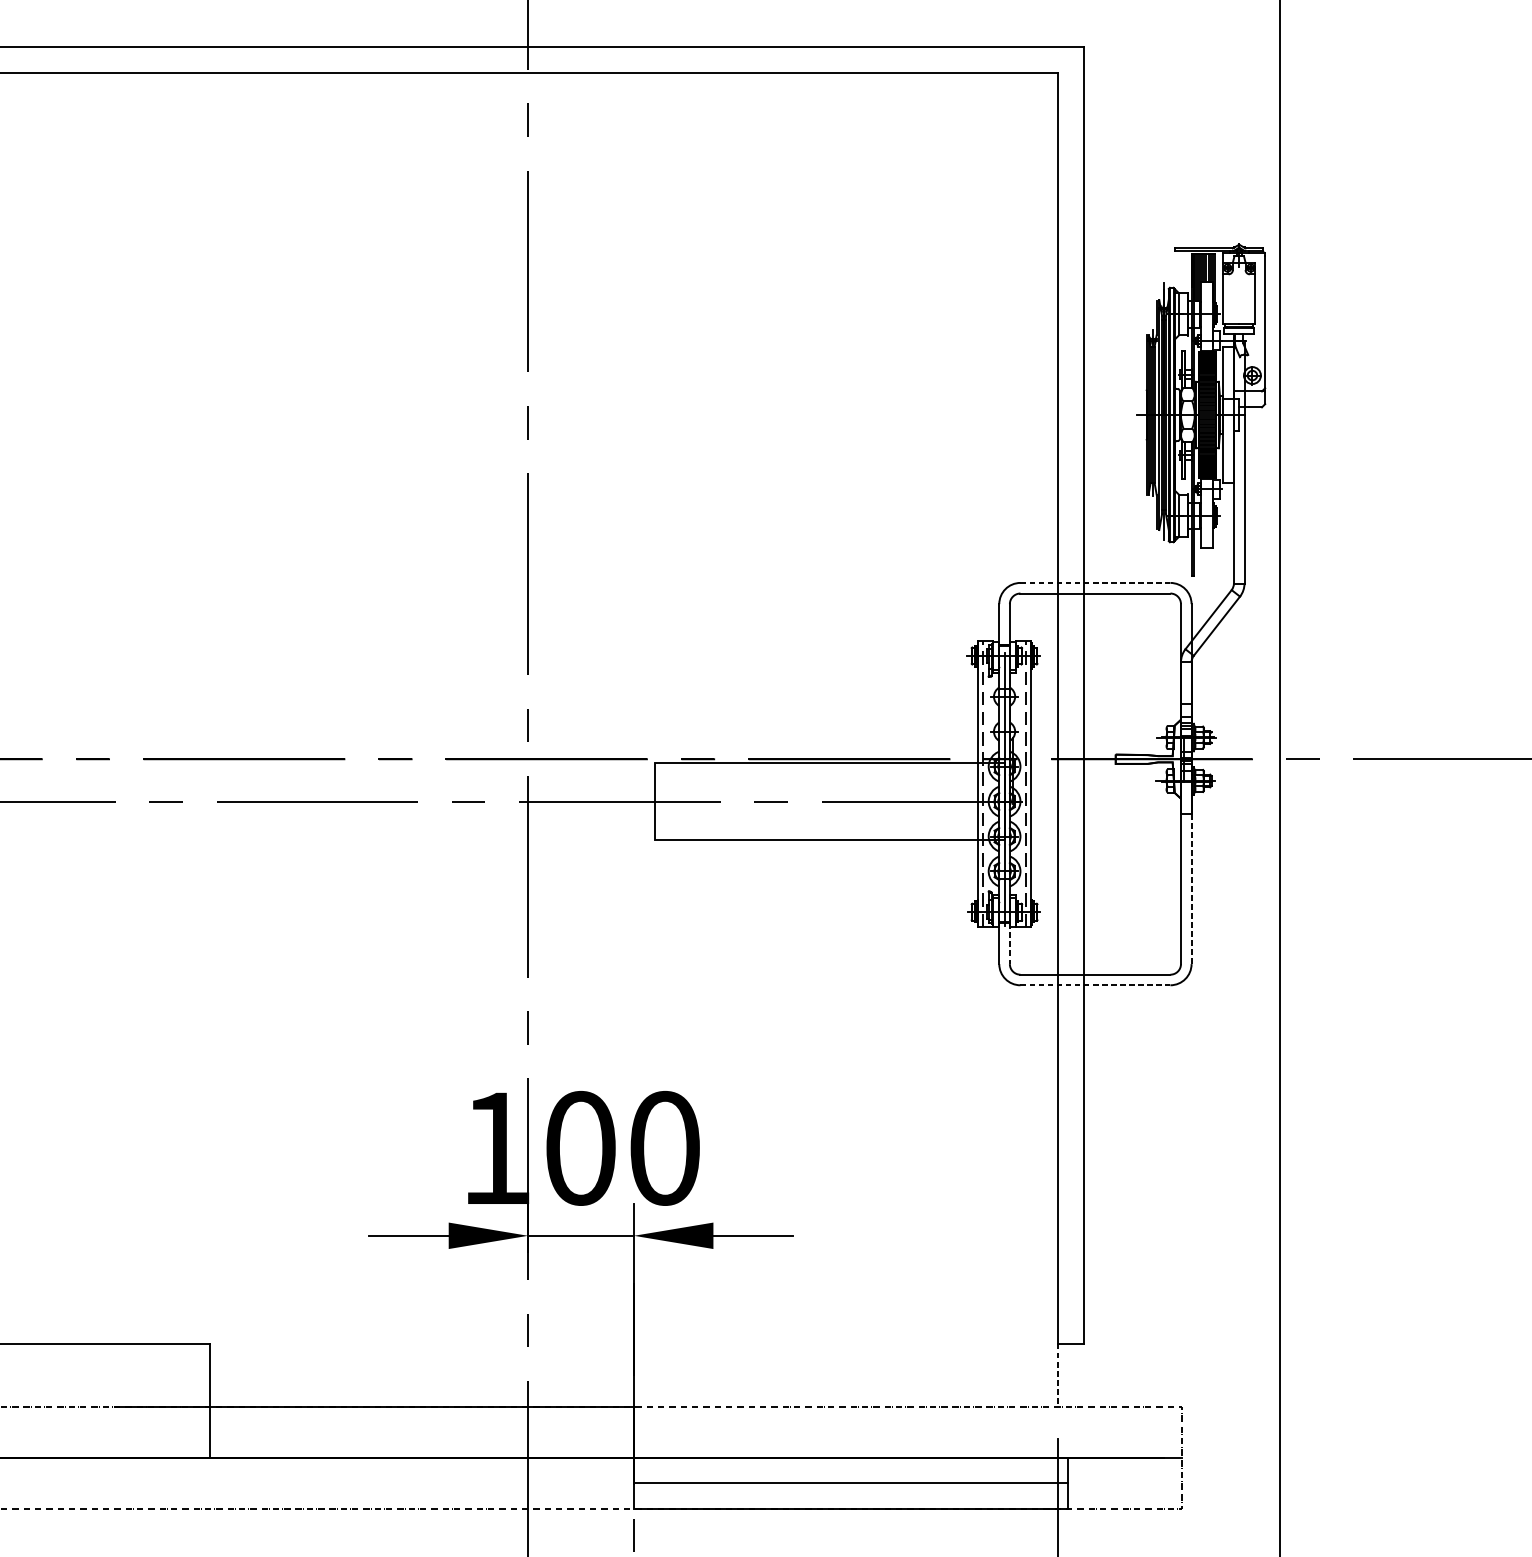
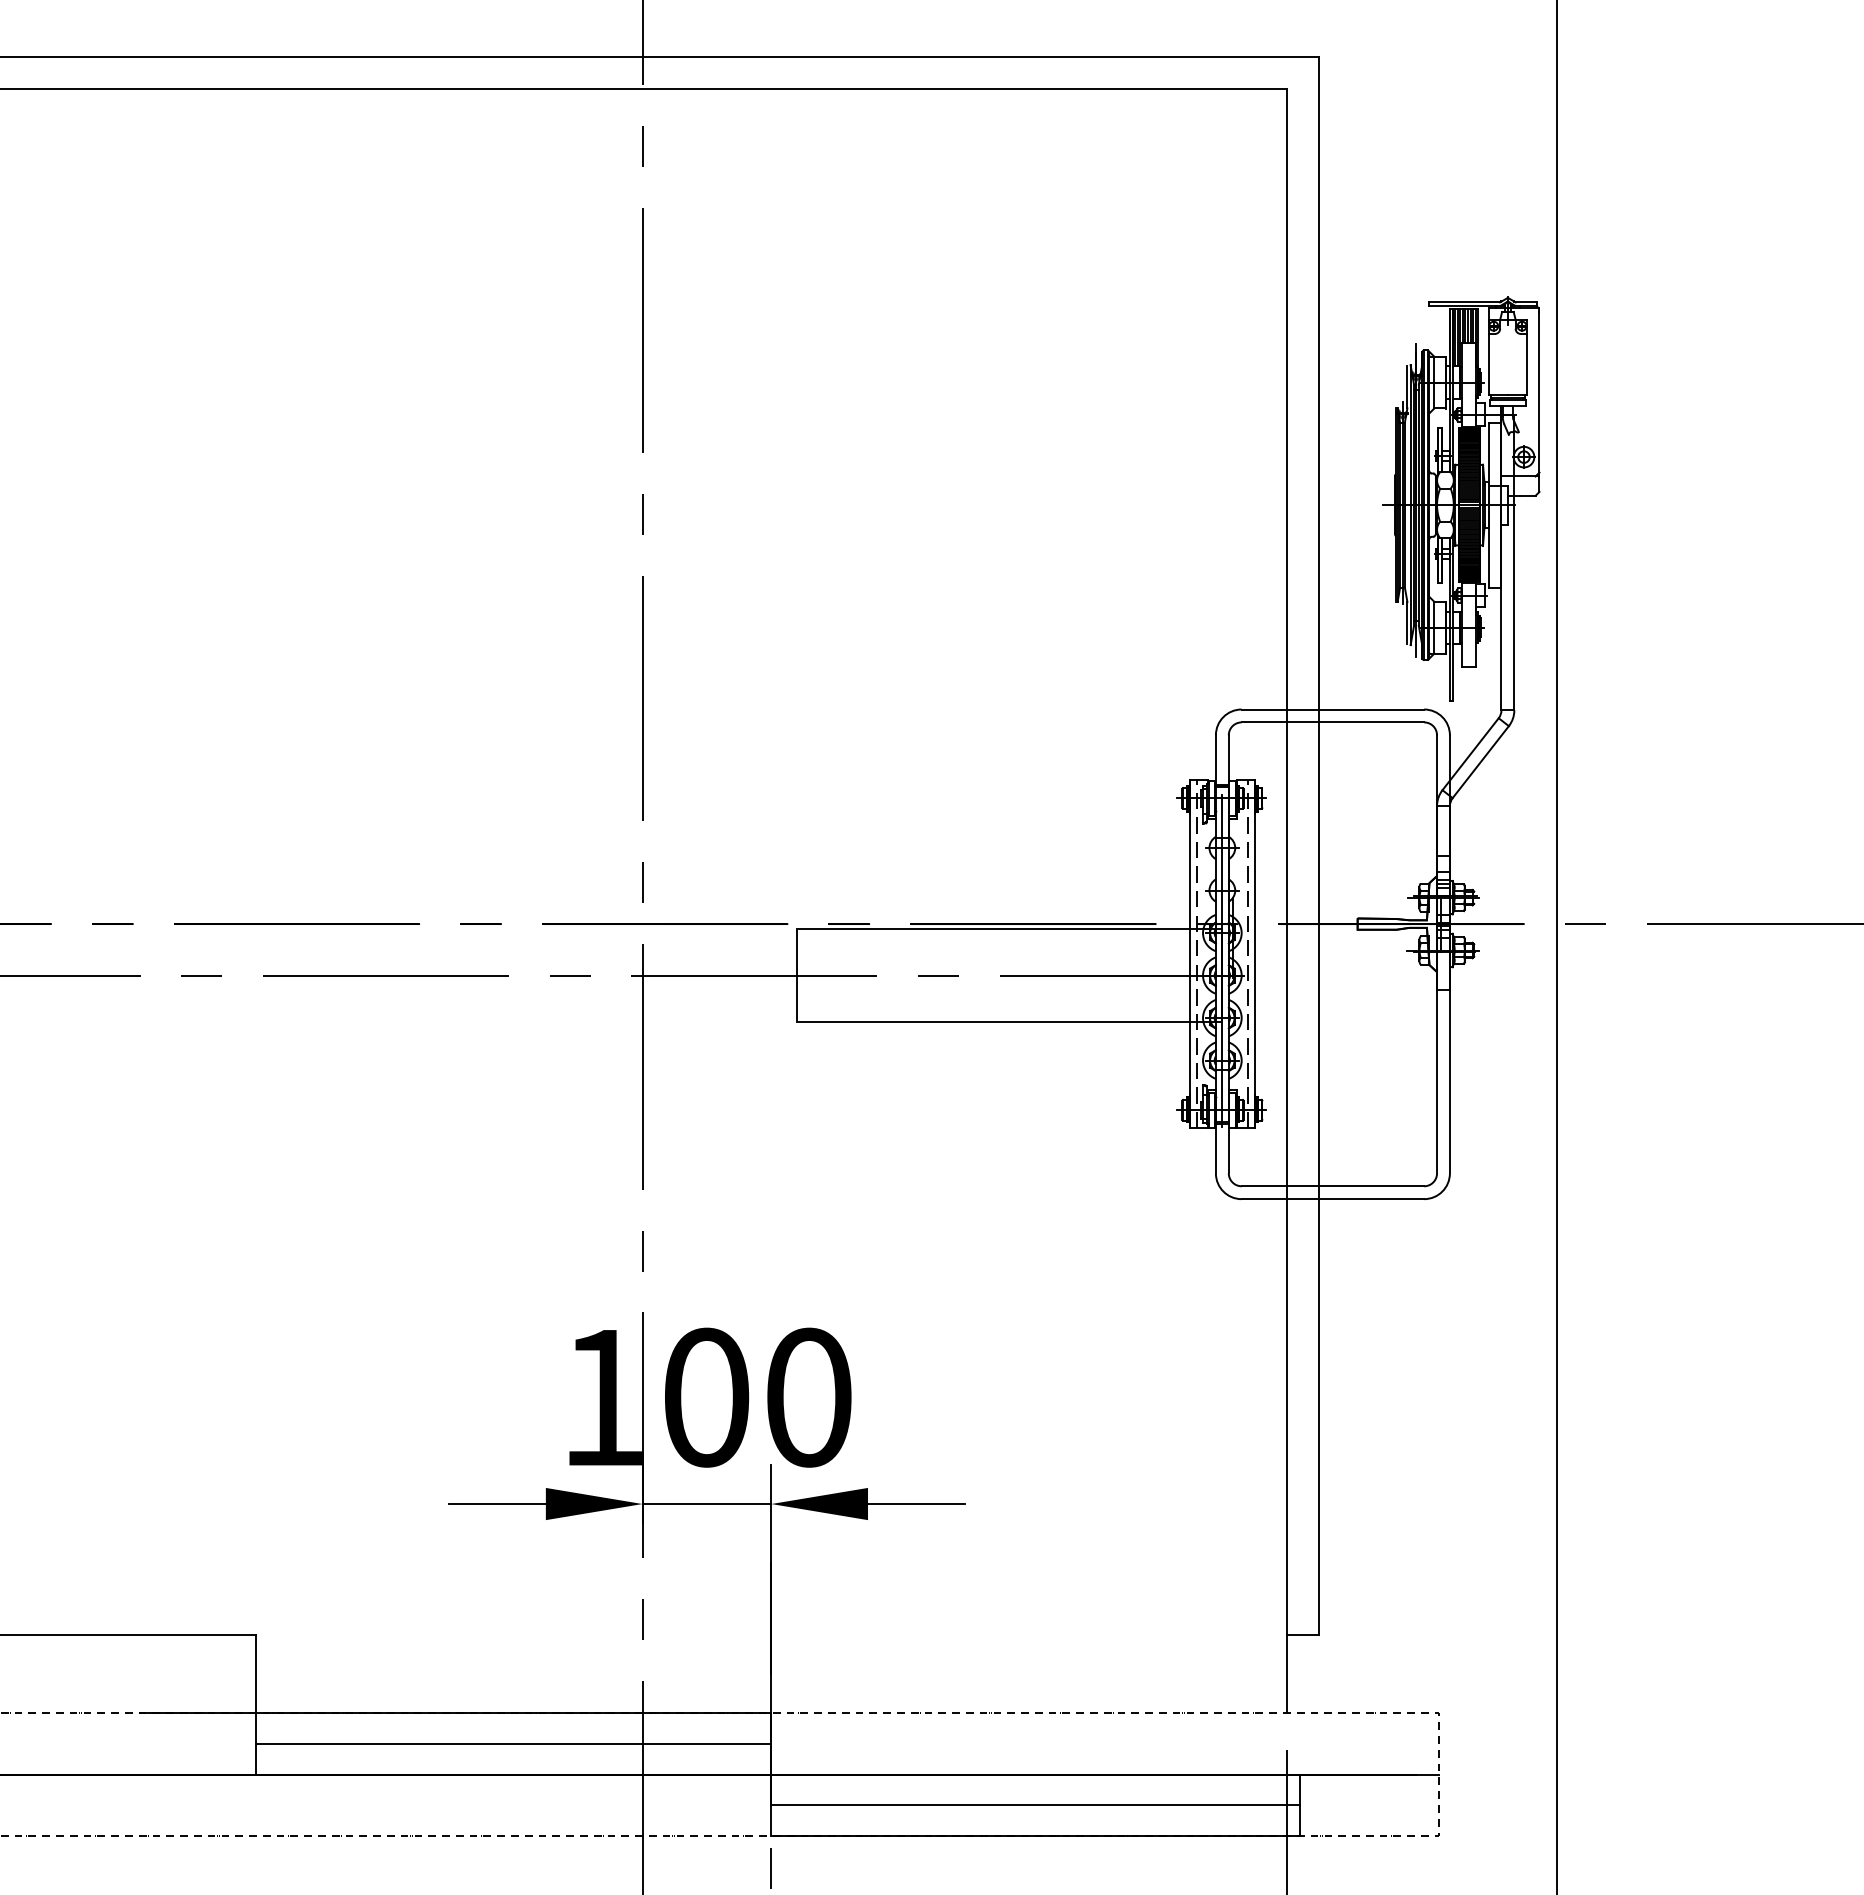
line: (1095, 582) -> (1333, 709), dashed -> solid
line: (1191, 889) -> (1449, 1082), dashed -> solid
line: (1009, 943) -> (1228, 1148), dashed -> solid
line: (1095, 985) -> (1333, 1199), dashed -> solid
line: (1057, 1375) -> (1286, 1674), dashed -> solid
line: (422, 1432) -> (513, 1743), added

